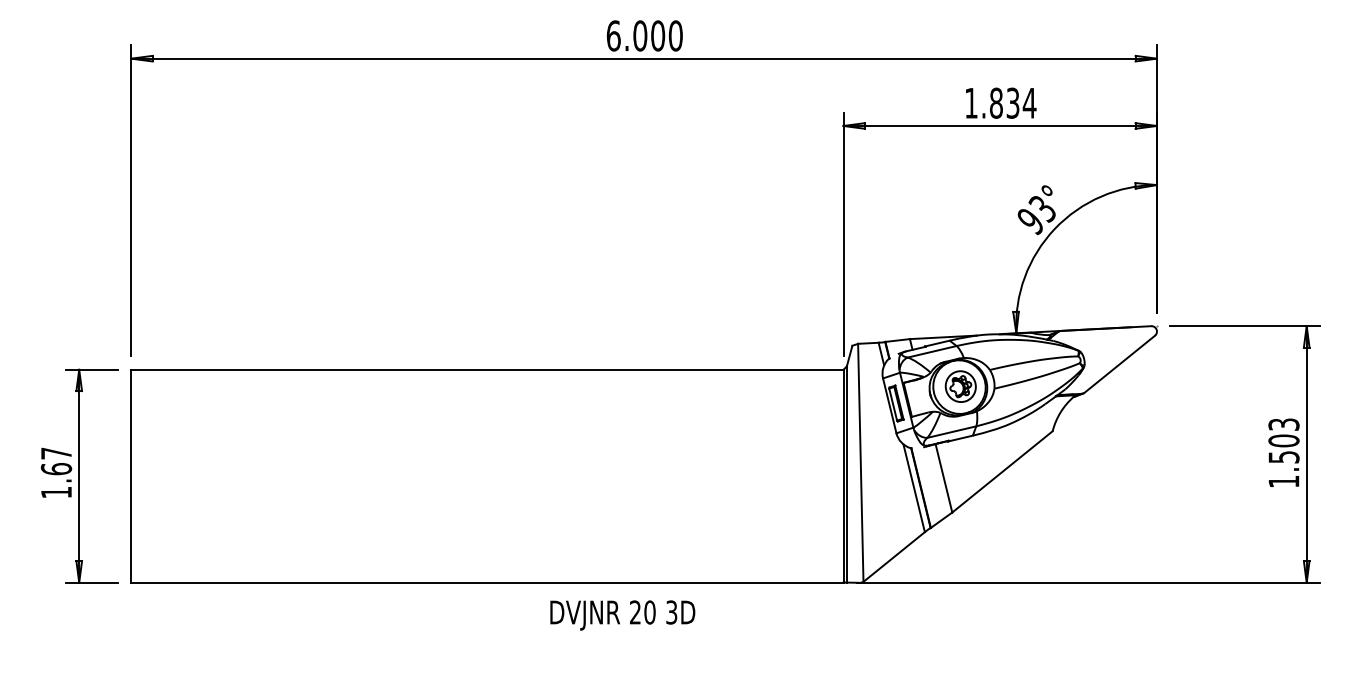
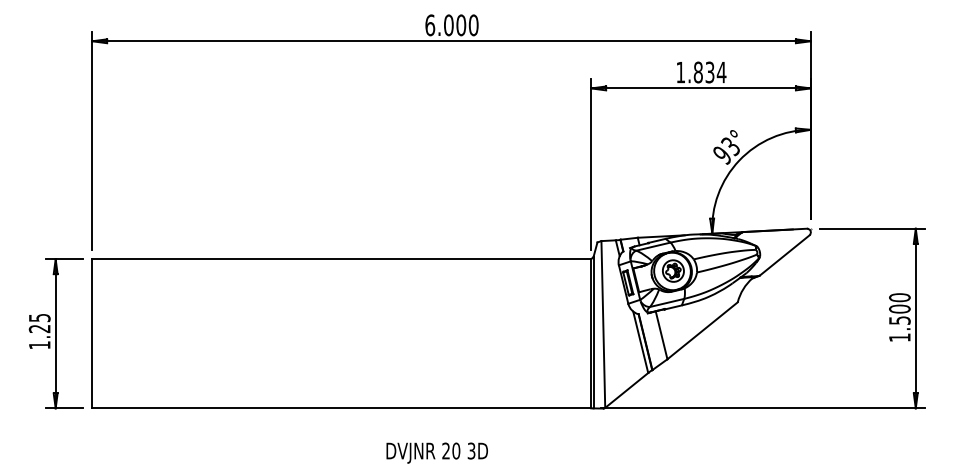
text: (1283, 424) -> (899, 297), 1.503 -> 1.500
text: (56, 461) -> (39, 323), 1.67 -> 1.25
text: (622, 615) -> (437, 453), moved

